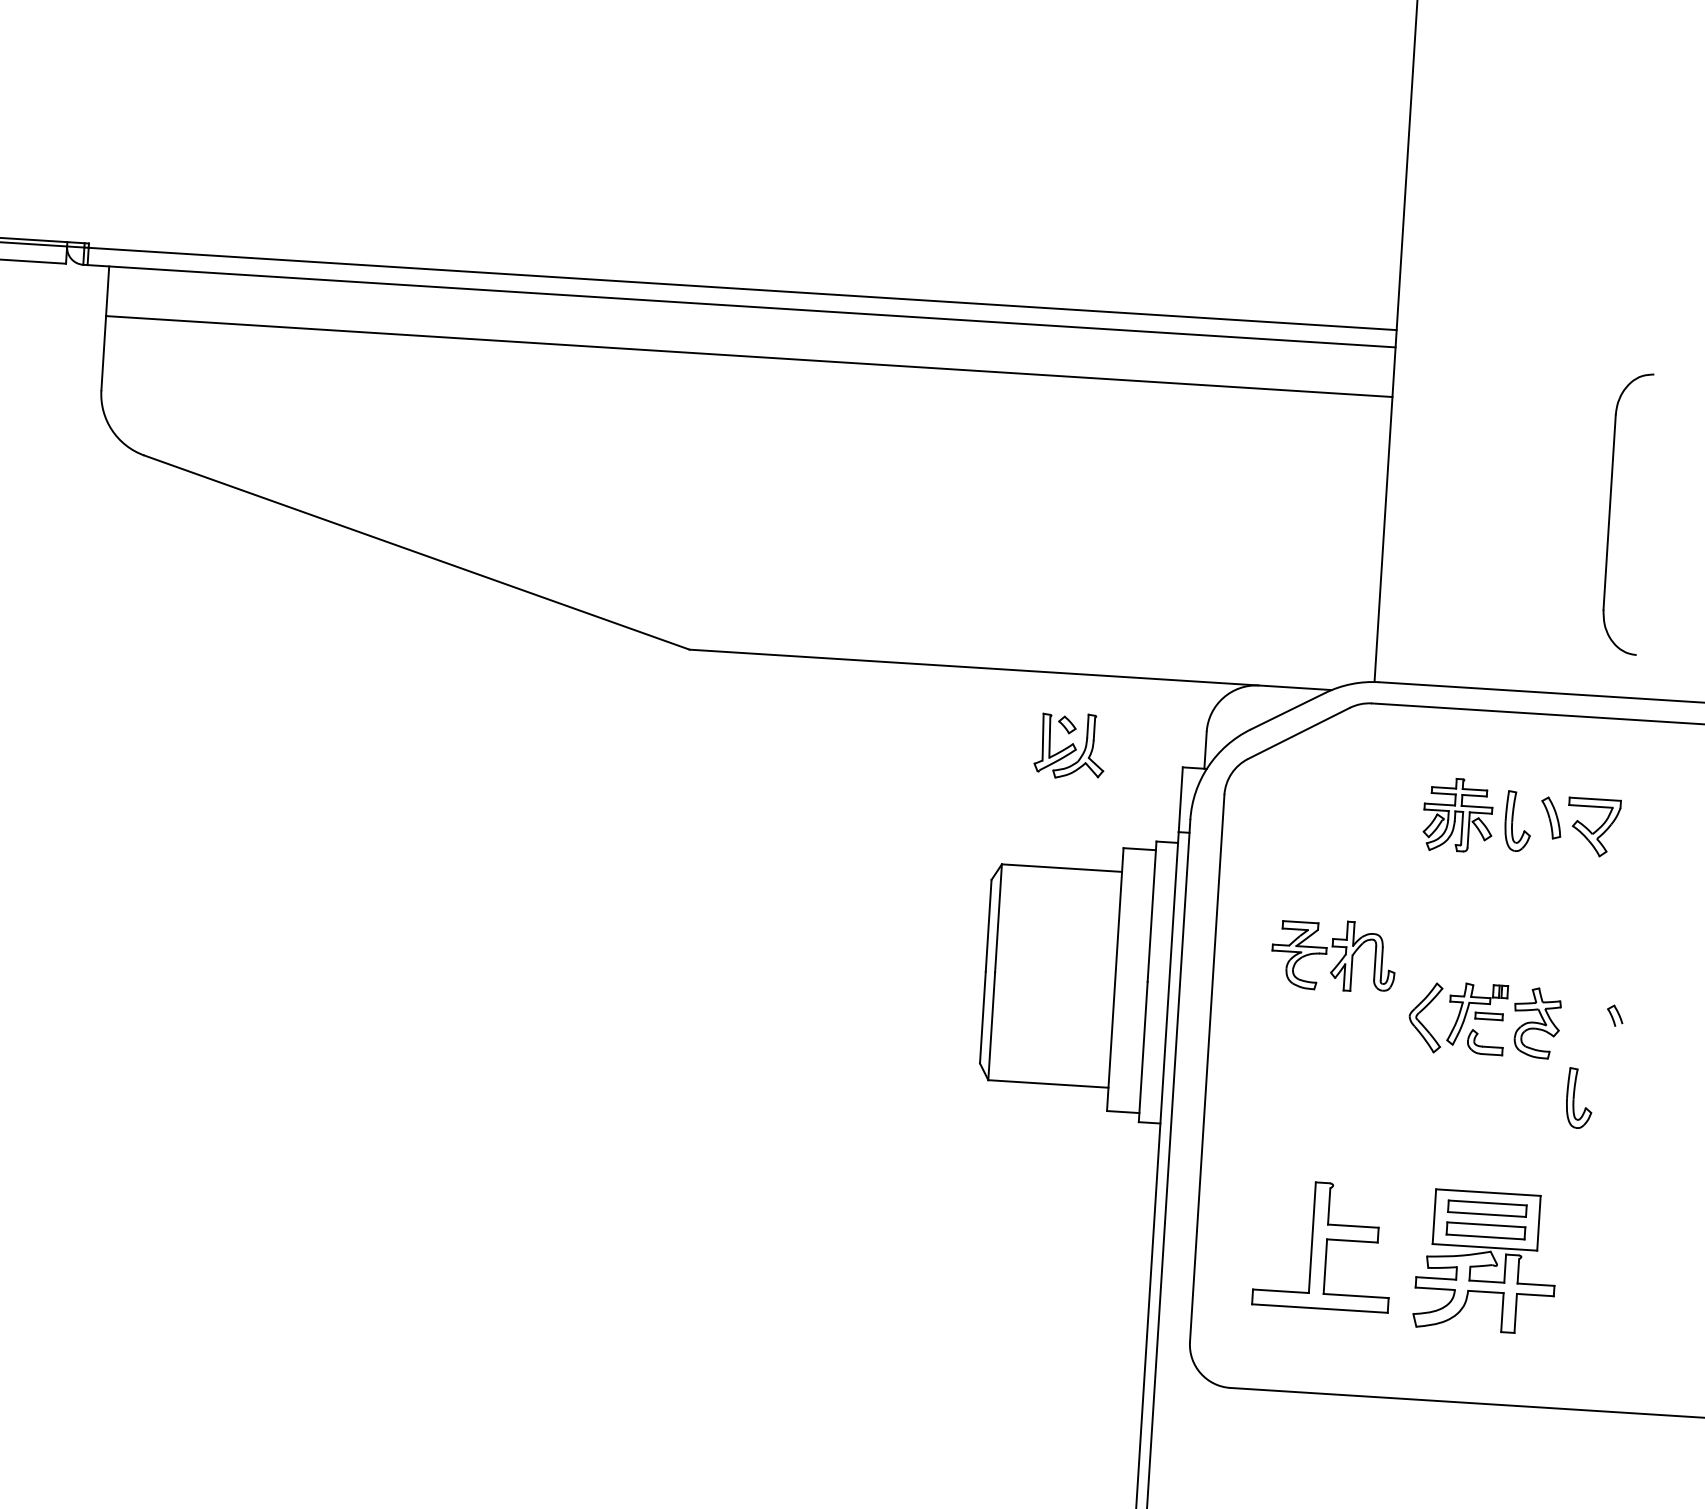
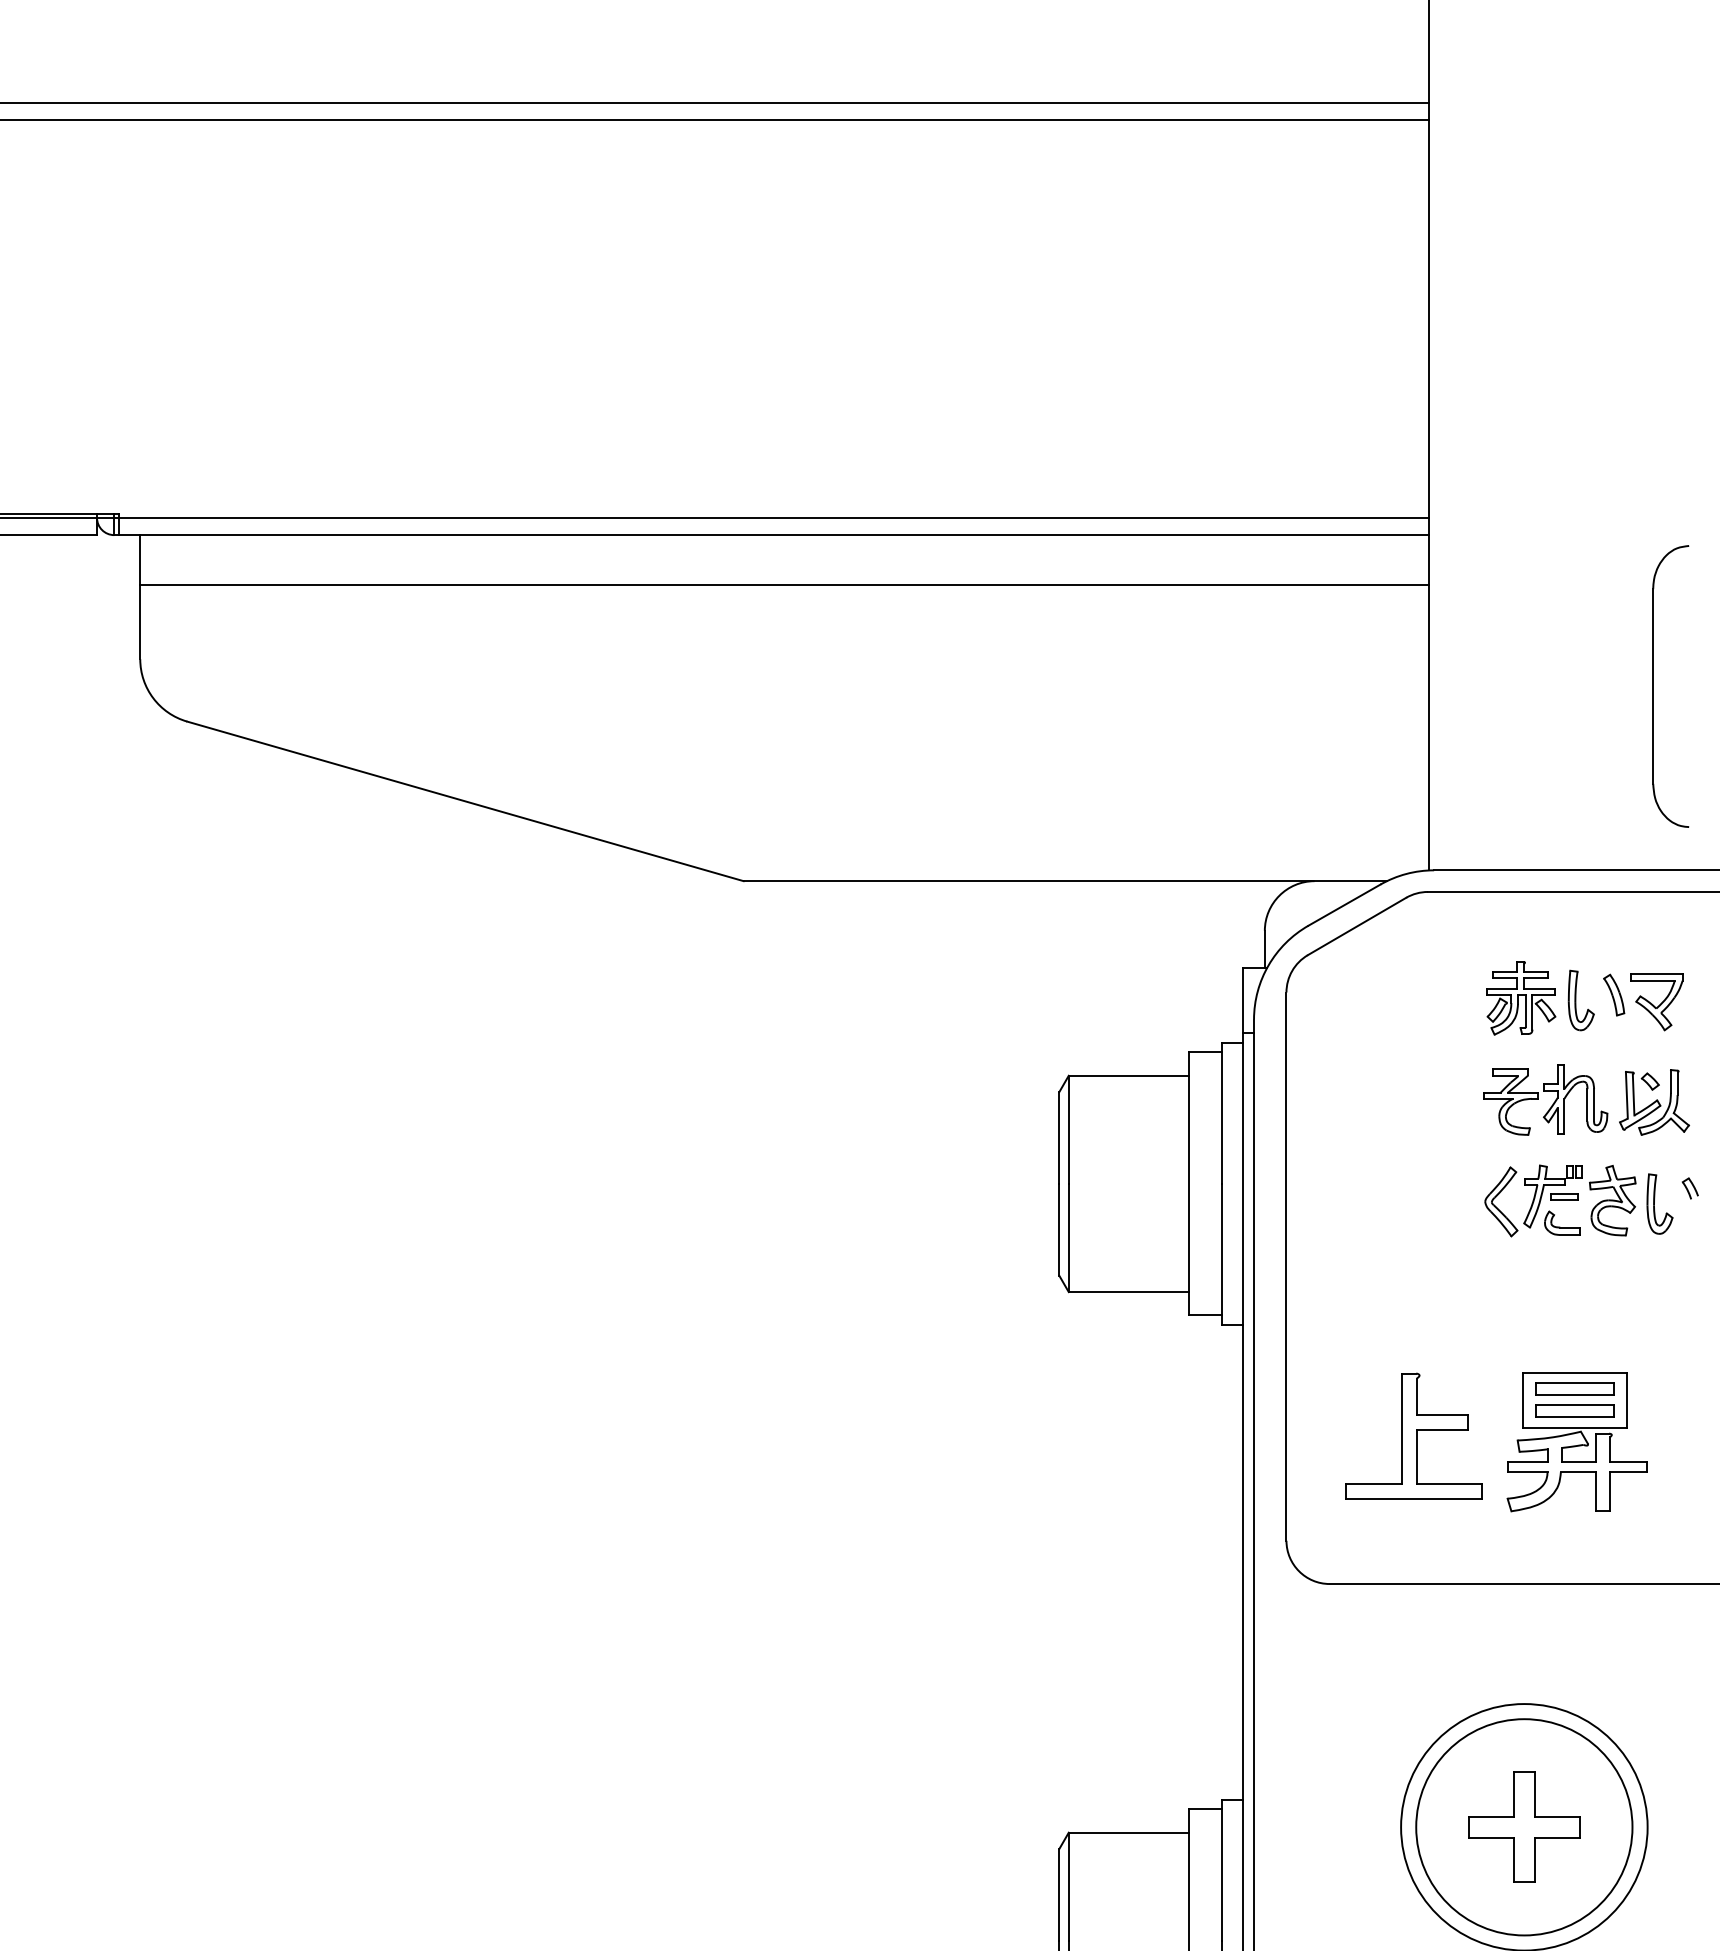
part: (1070, 746) -> (1654, 1102), moved
part: (1326, 954) -> (1538, 1099), moved
part: (1579, 1097) -> (1659, 1203), moved

